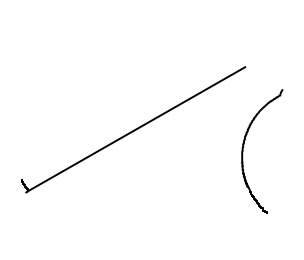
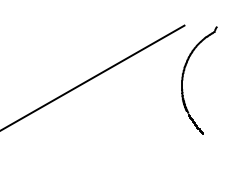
part: (243, 151) -> (183, 80), moved

